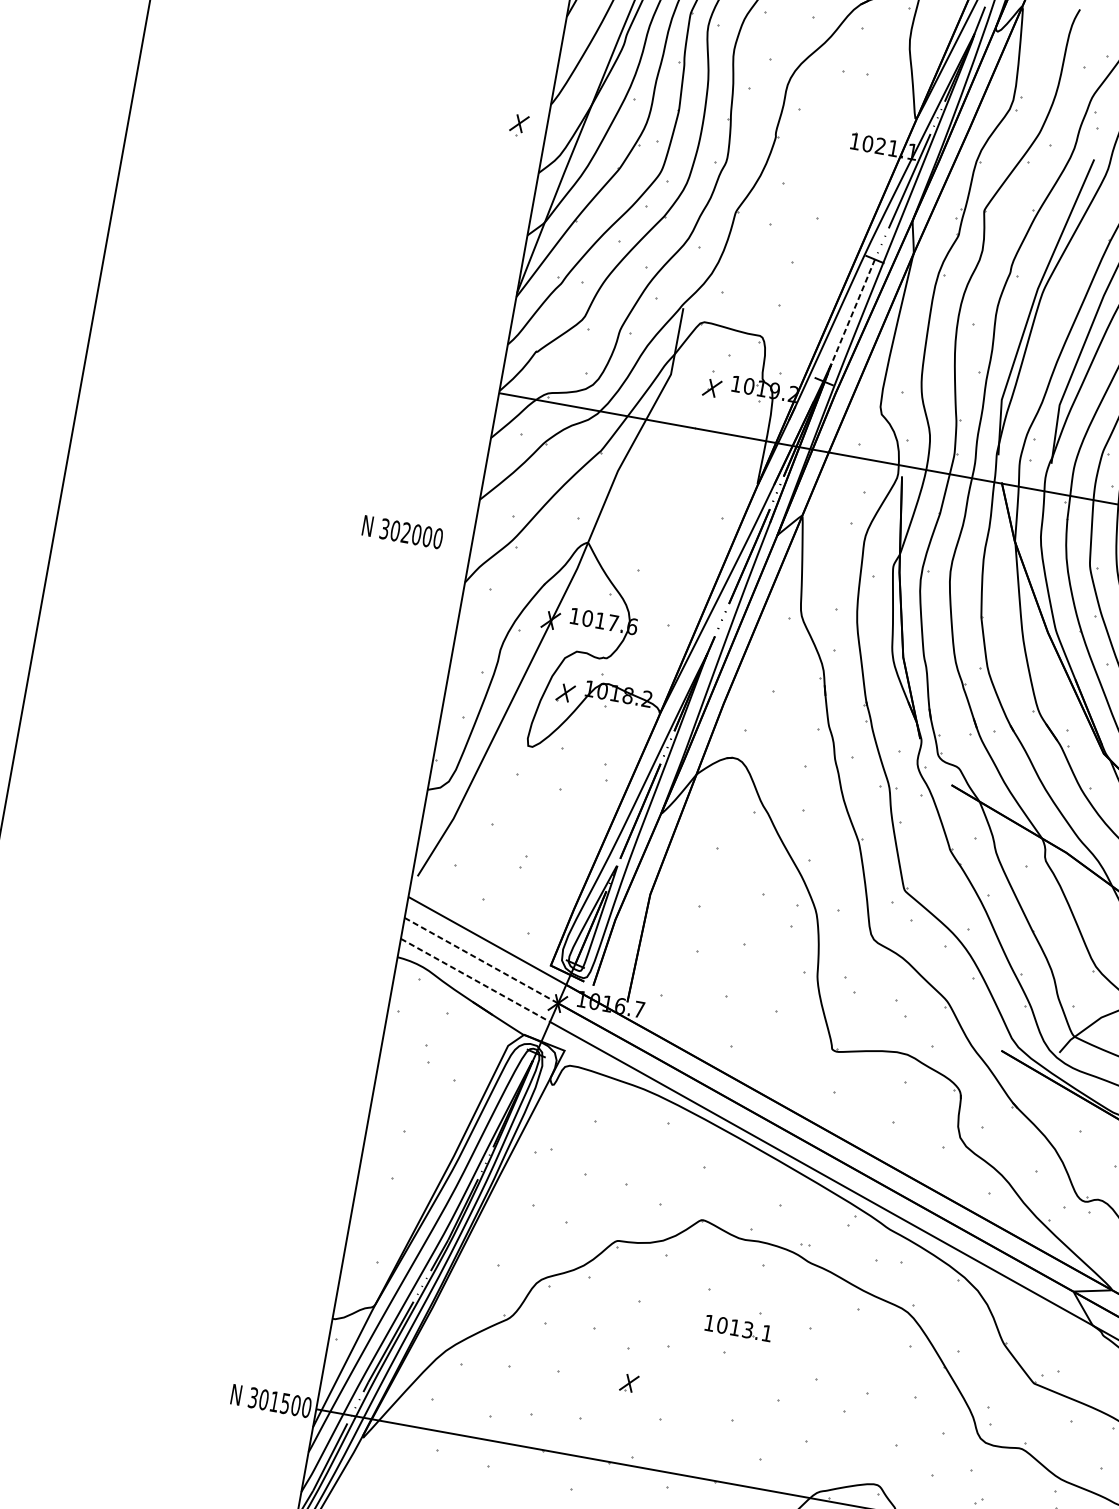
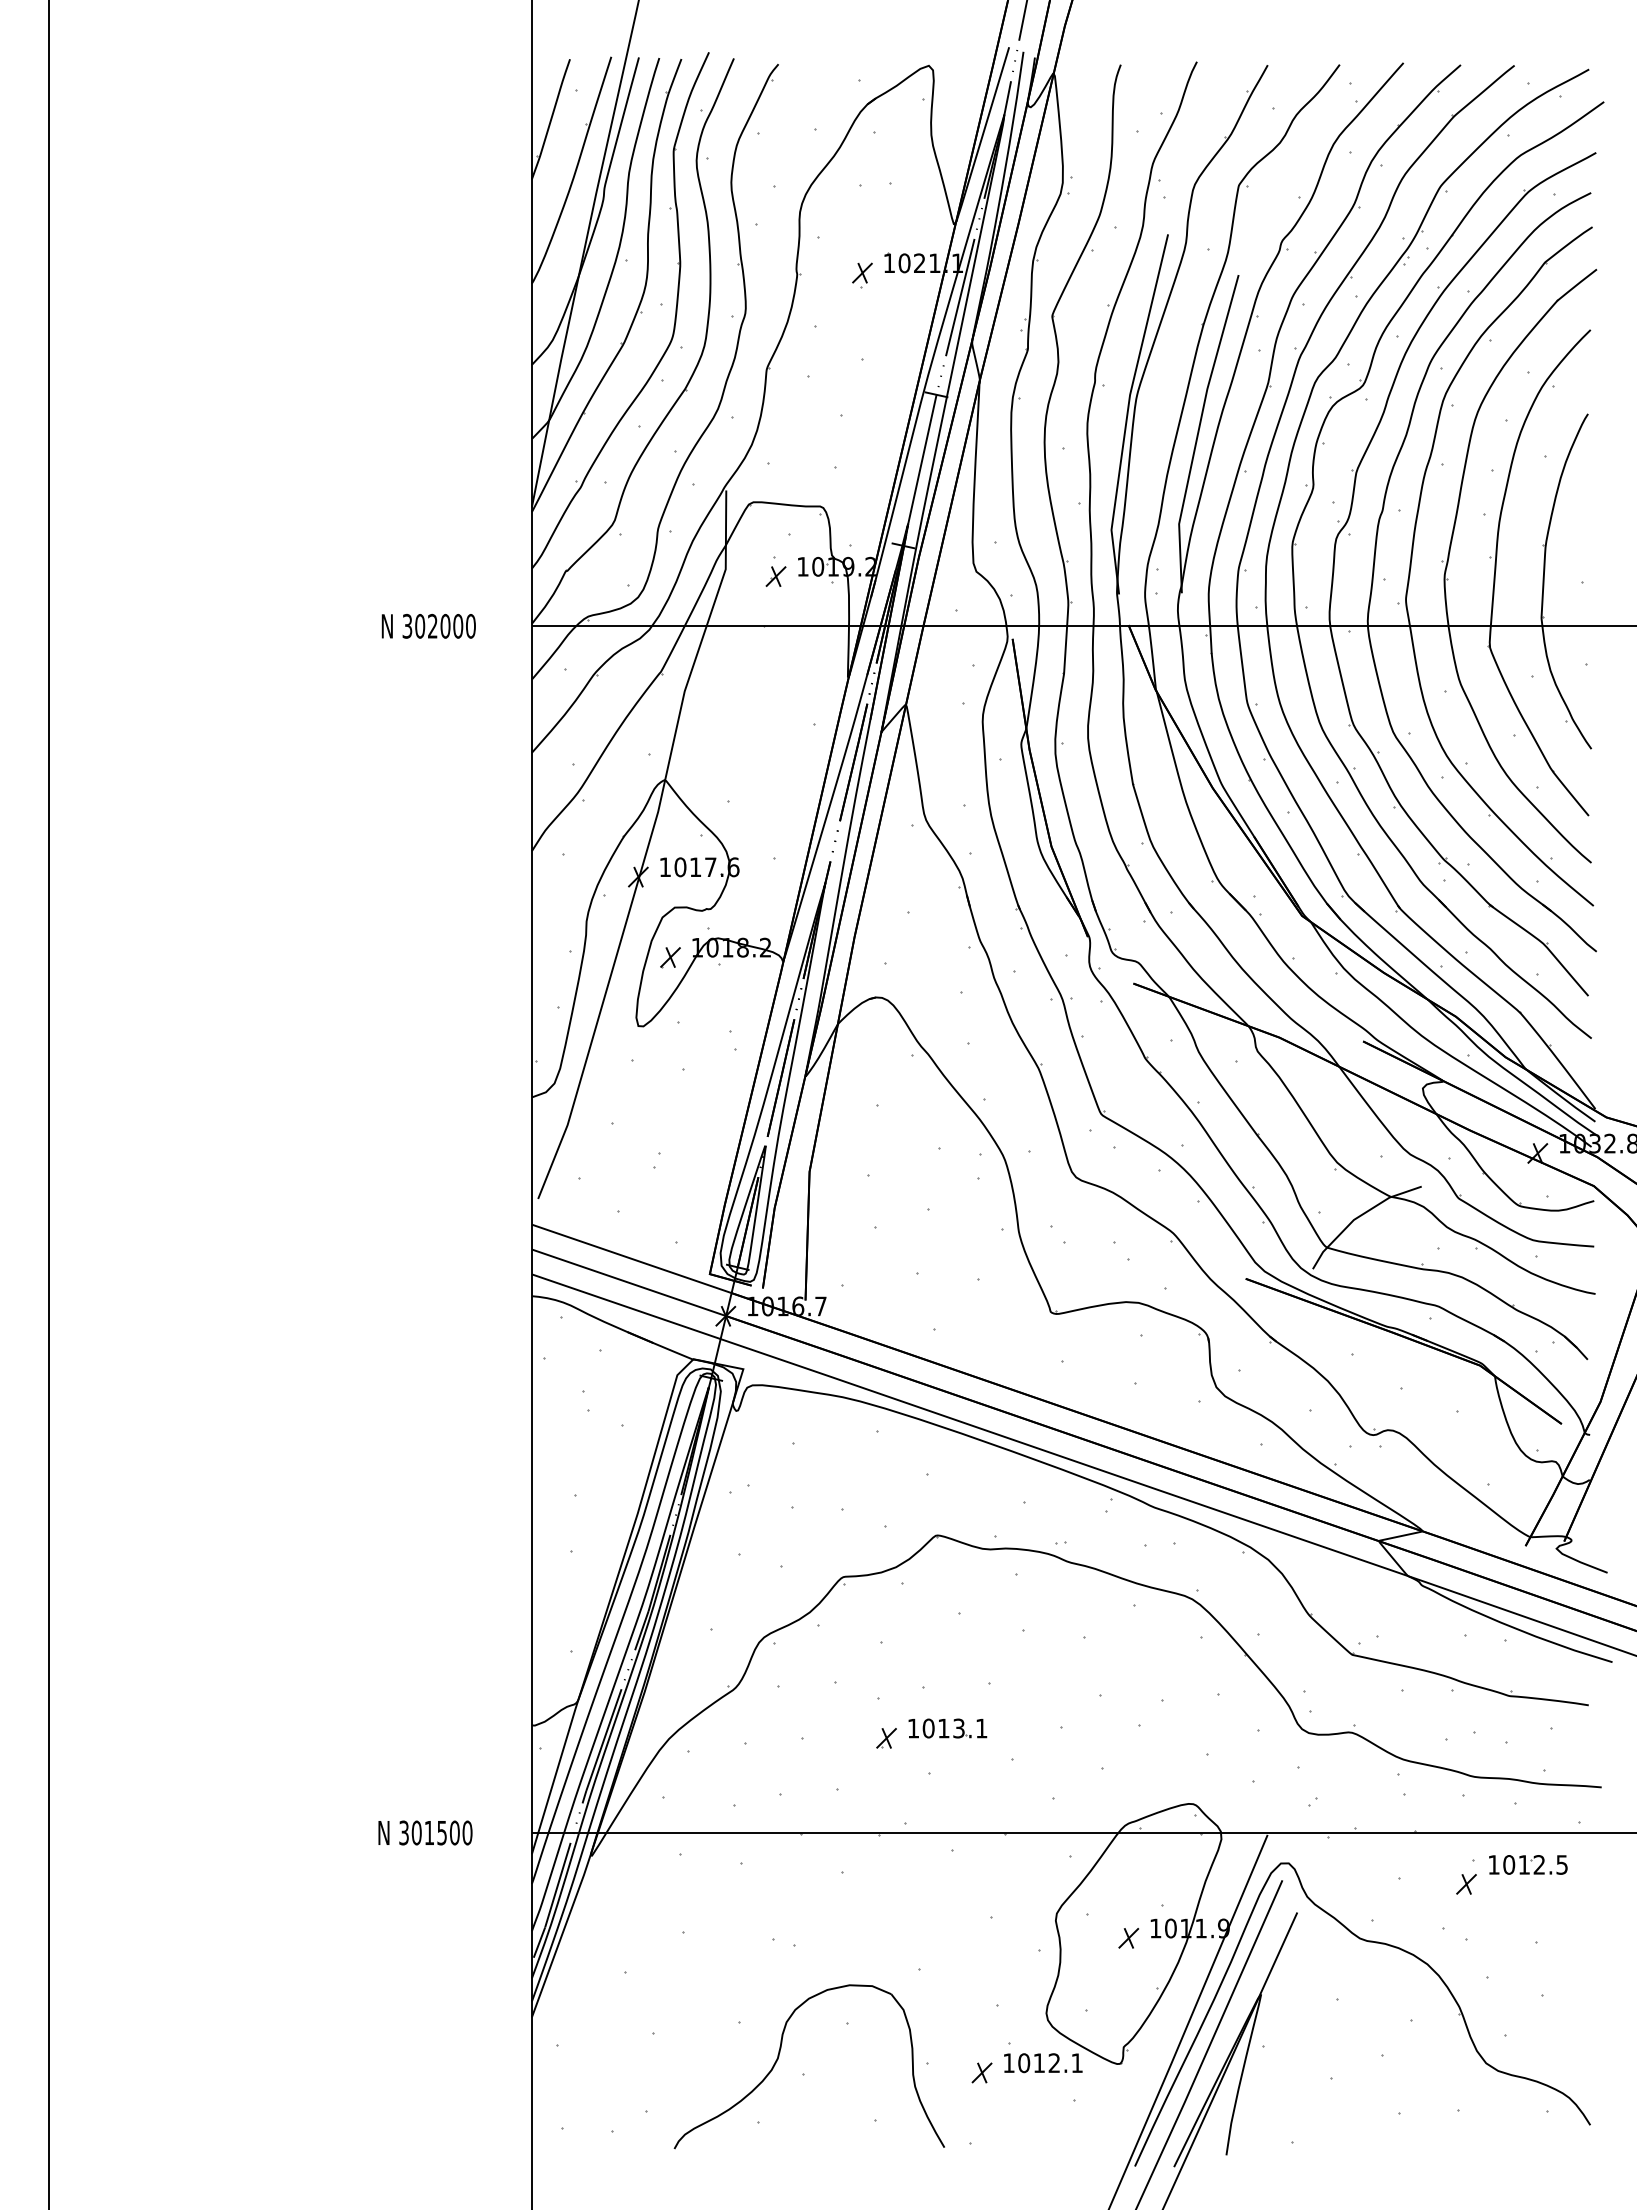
part: (519, 125) -> (862, 275), moved
line: (849, 320) -> (919, 470), dashed -> solid
text: (402, 532) -> (428, 626), moved
line: (481, 960) -> (628, 1282), dashed -> solid
line: (474, 980) -> (625, 1306), dashed -> solid
part: (738, 1328) -> (947, 1728), moved
text: (271, 1400) -> (425, 1832), moved

